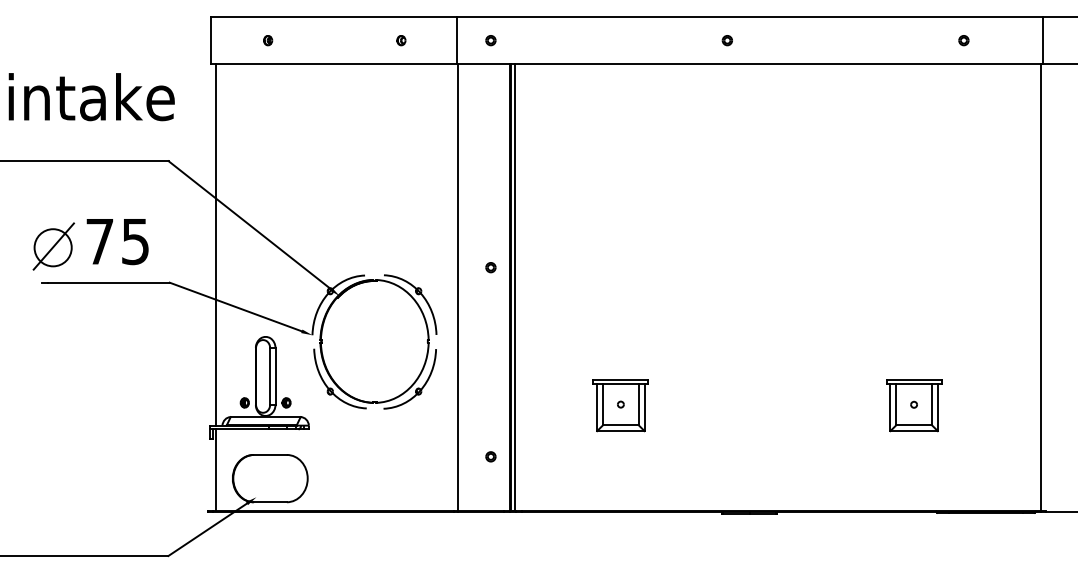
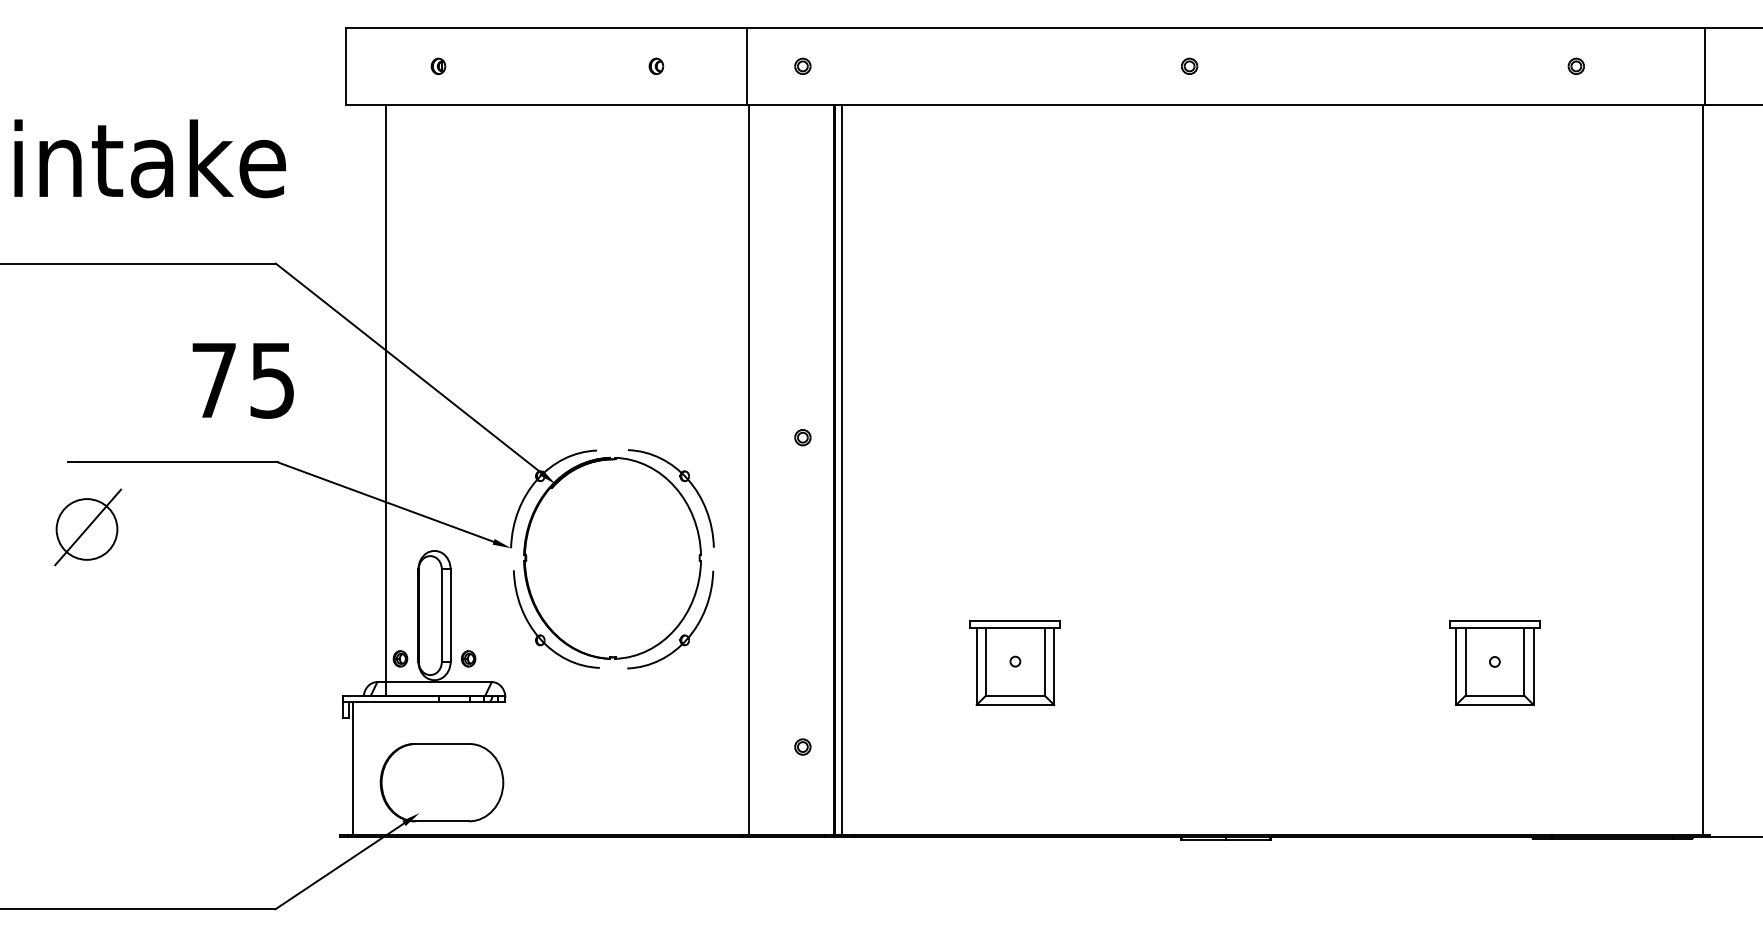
text: (117, 242) -> (242, 381), moved
line: (216, 244) -> (386, 399), moved
part: (53, 246) -> (87, 527), moved

